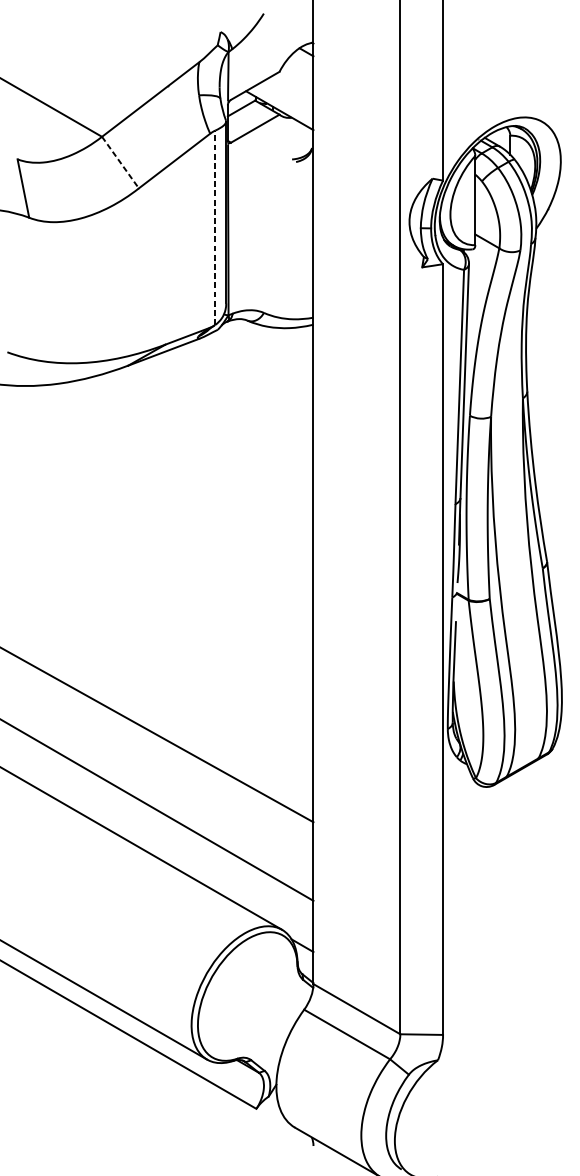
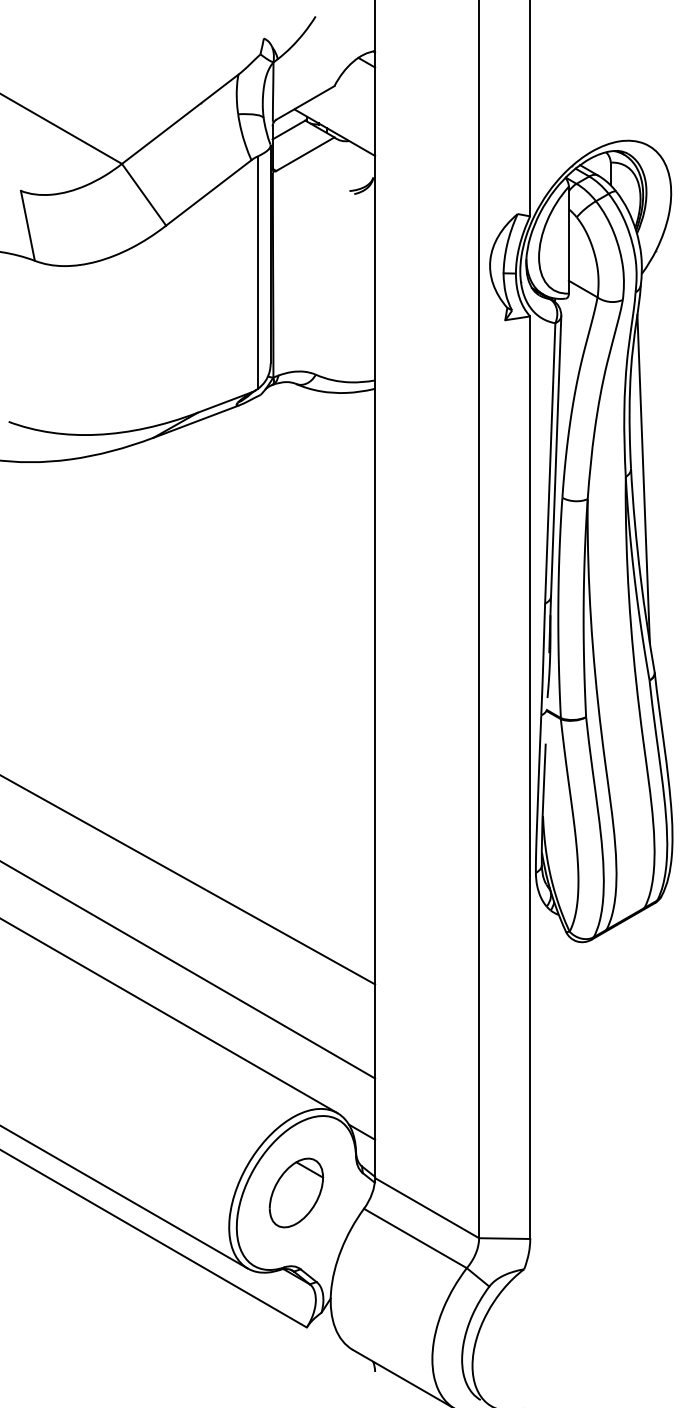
line: (120, 162) -> (144, 194), dashed -> solid
line: (215, 227) -> (257, 272), dashed -> solid
line: (537, 399) -> (643, 478), added
part: (247, 996) -> (296, 1192), added

